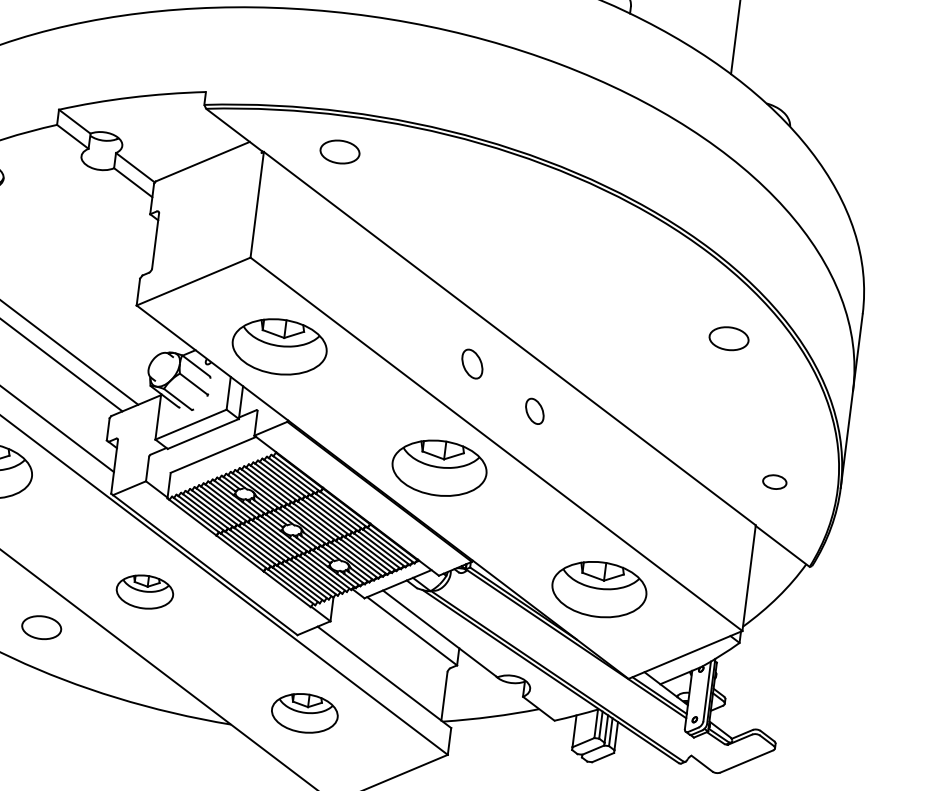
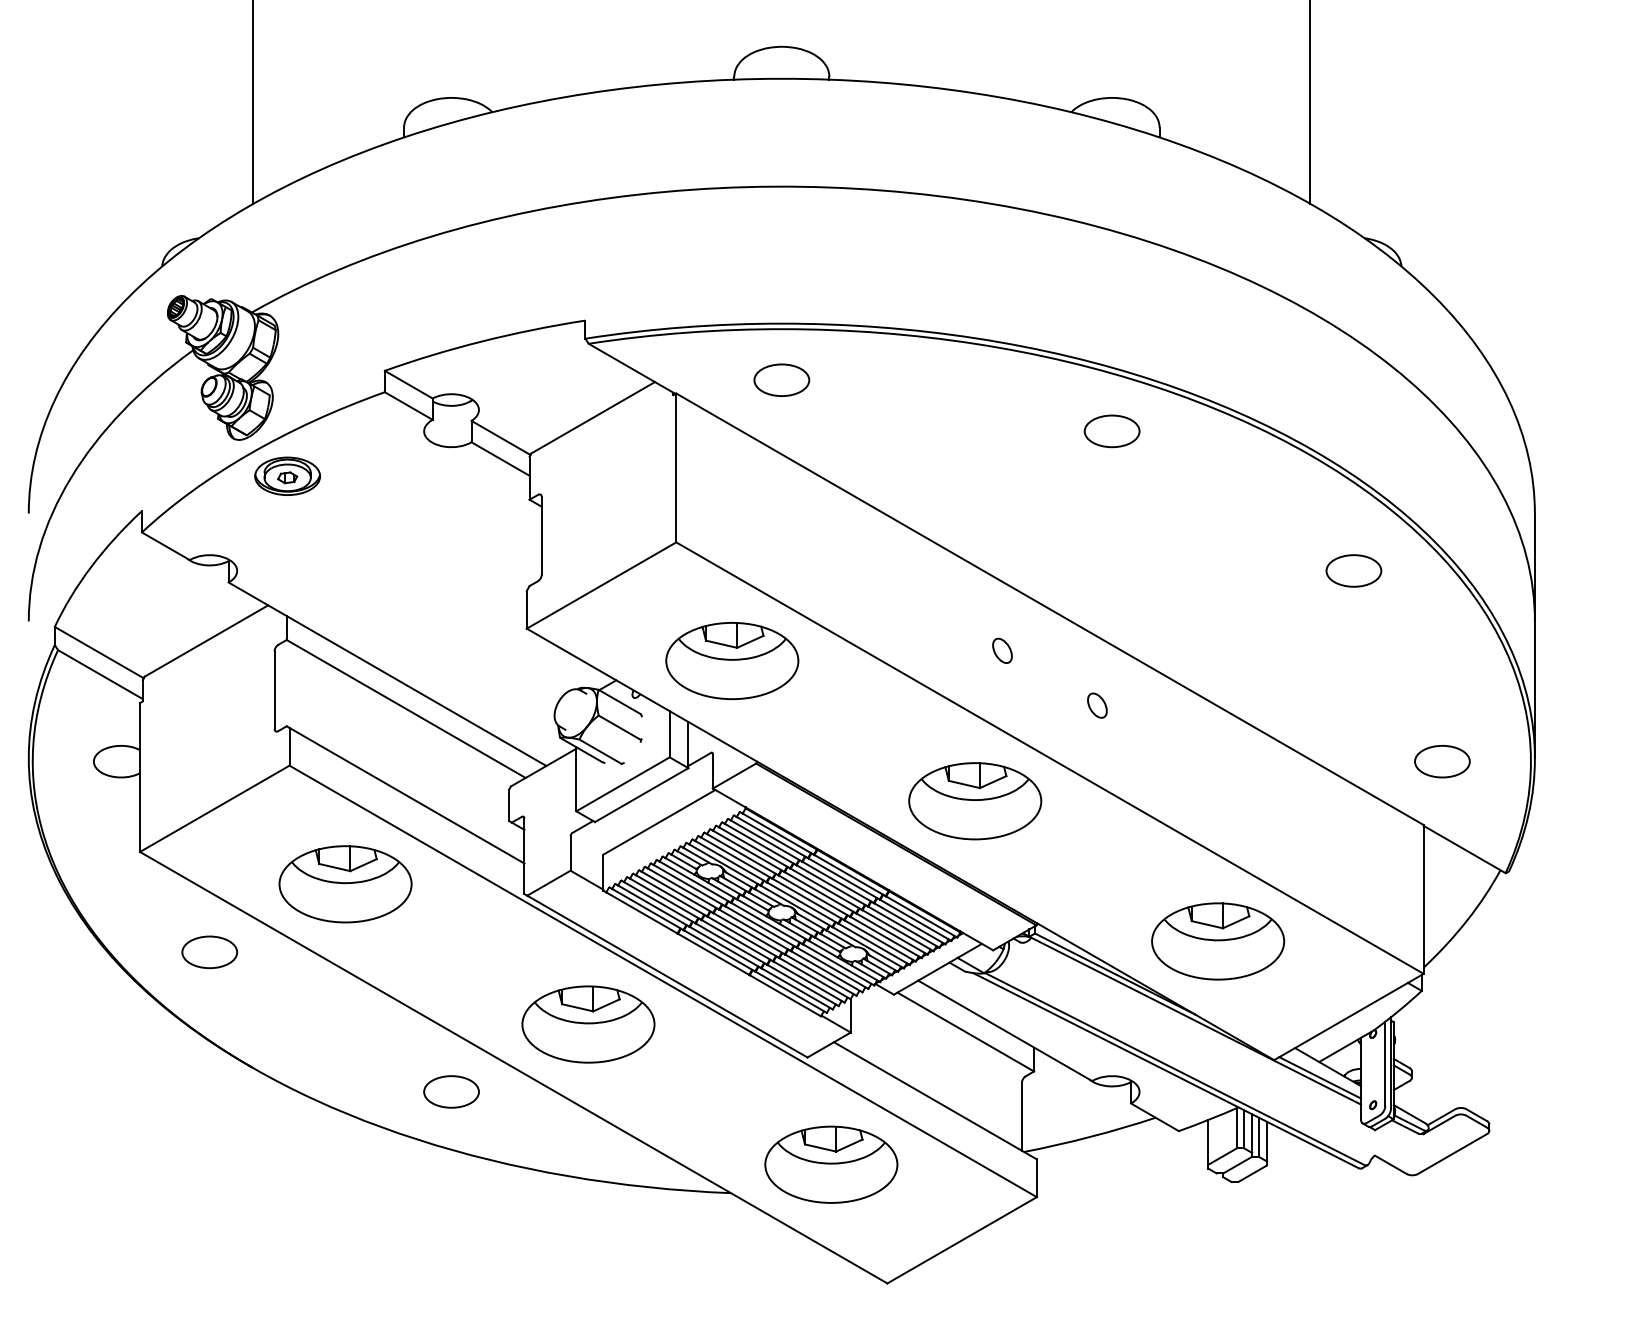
part: (569, 217) -> (1111, 431), added
part: (472, 363) -> (1002, 650), size x0.62
part: (534, 411) -> (1097, 705), size x0.71
part: (774, 481) -> (1442, 761), size x1.67
part: (144, 592) -> (588, 1024), size x1.67
part: (304, 713) -> (831, 1164), size x1.43

